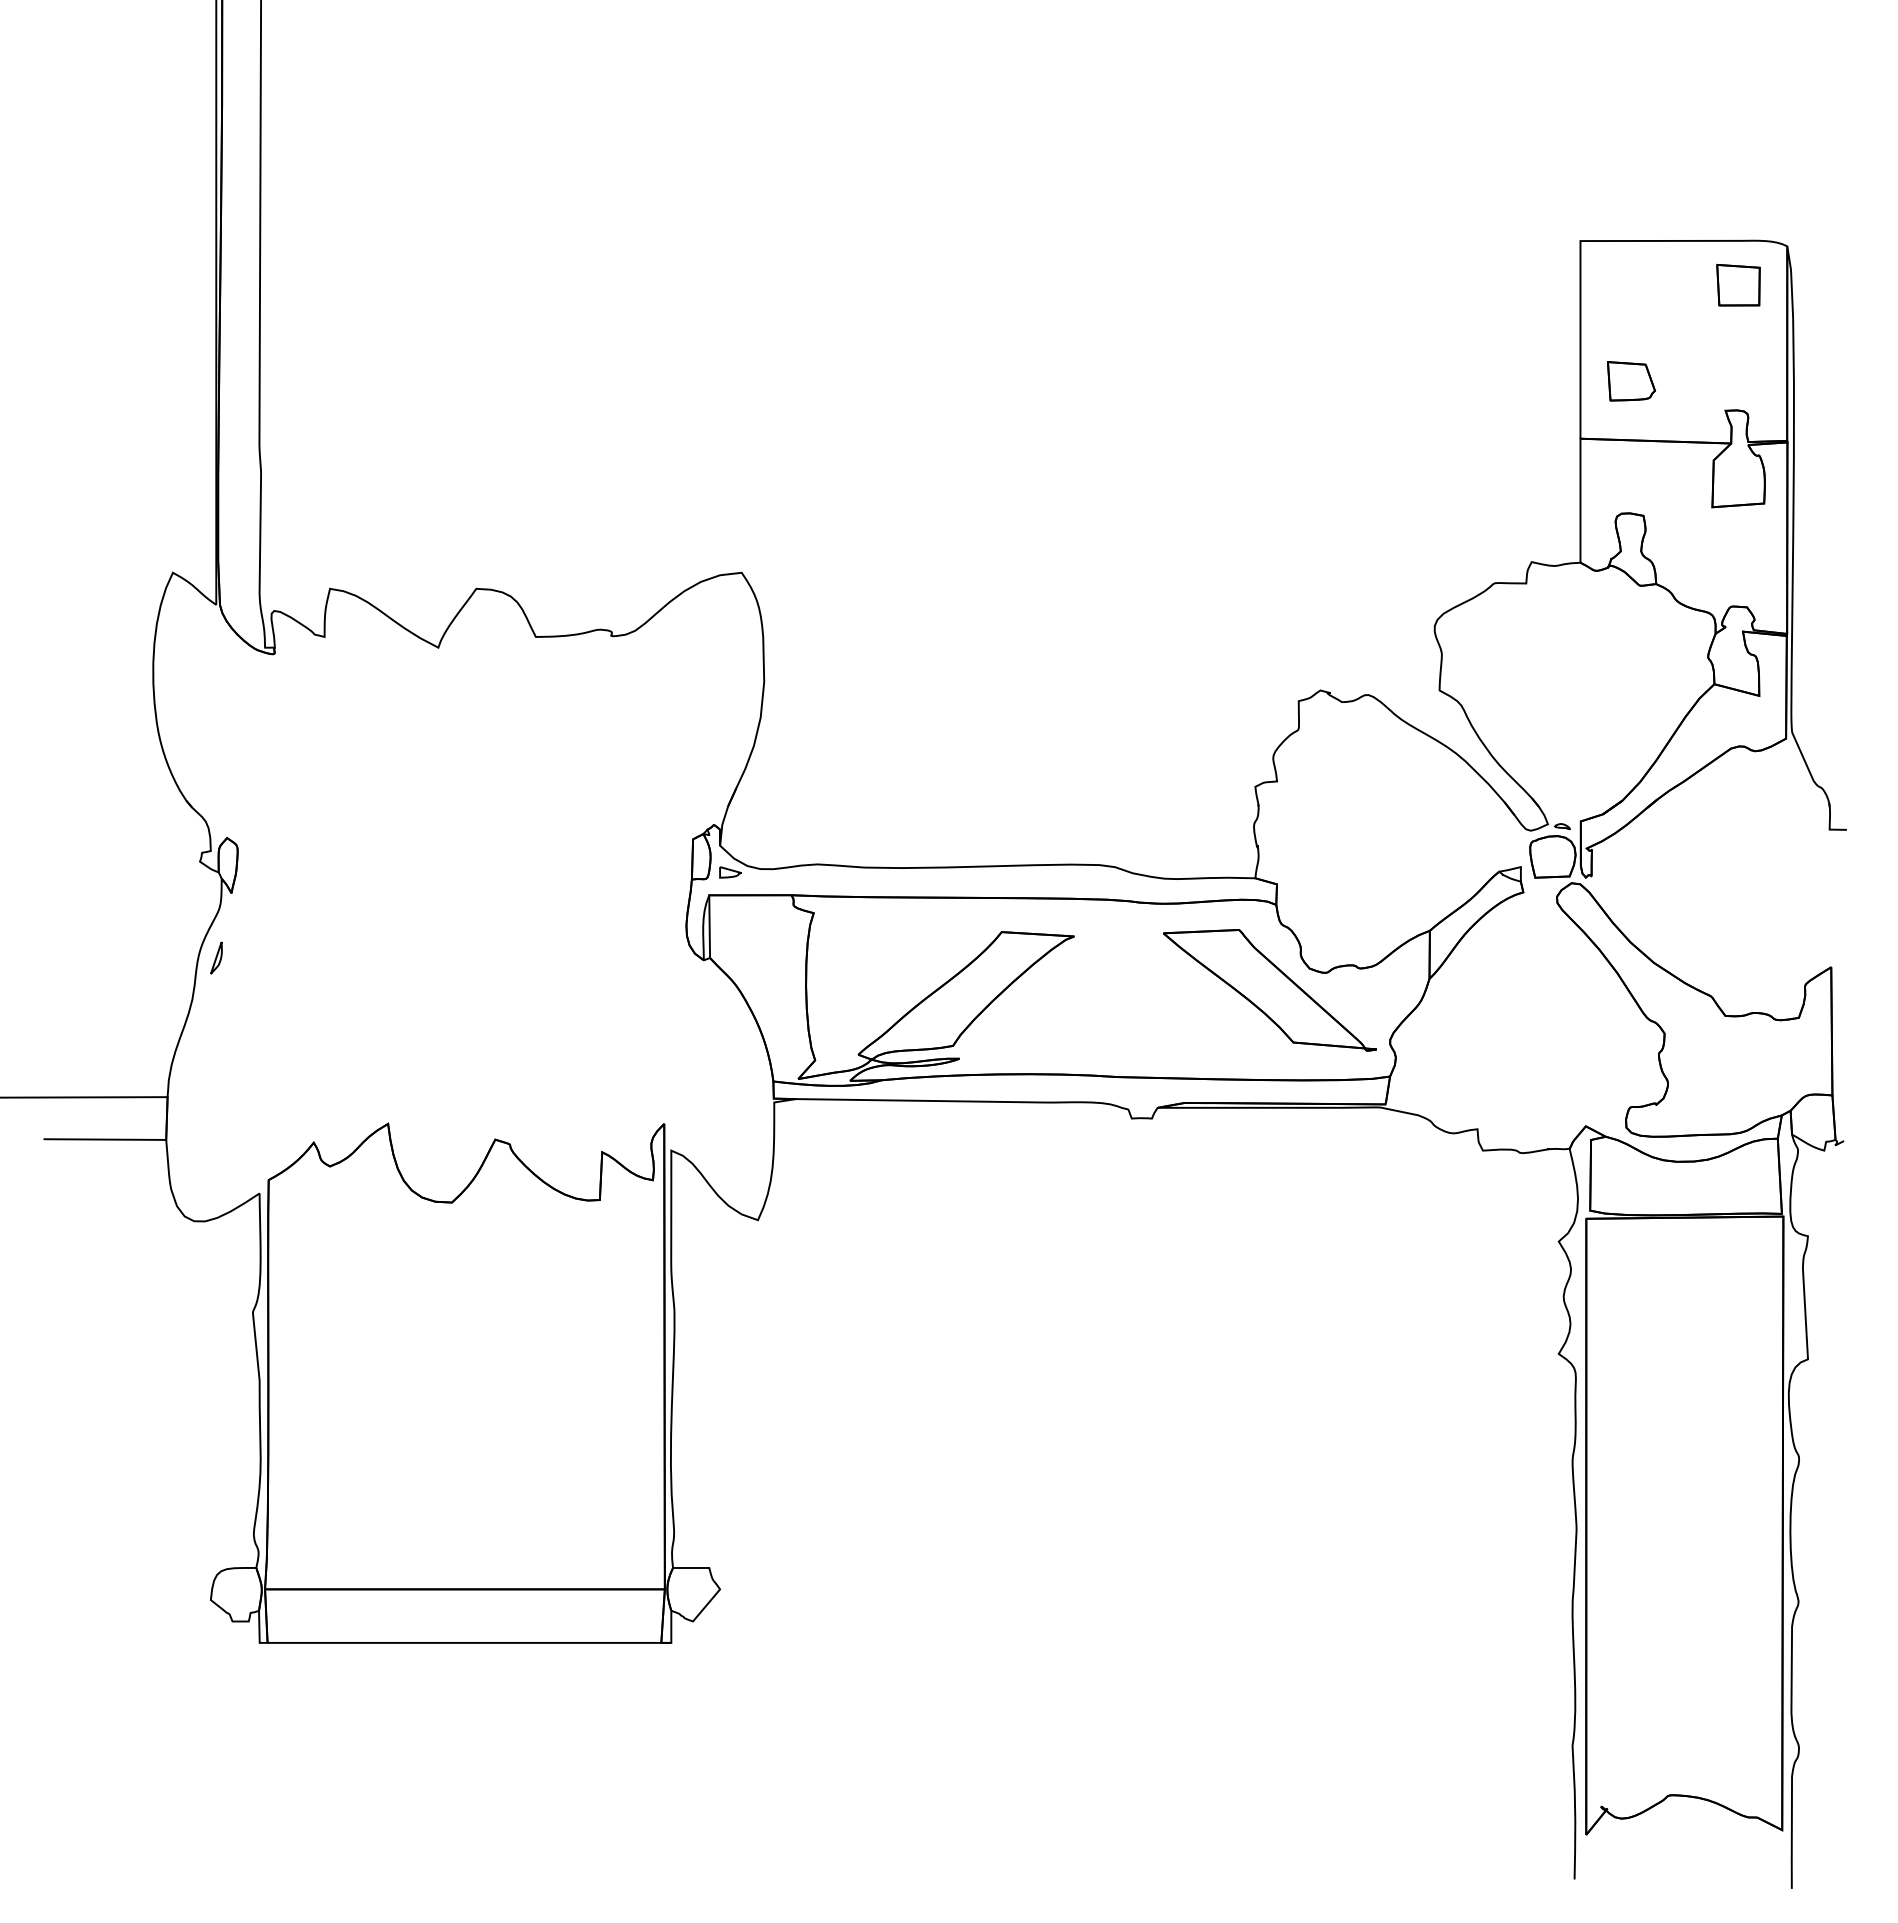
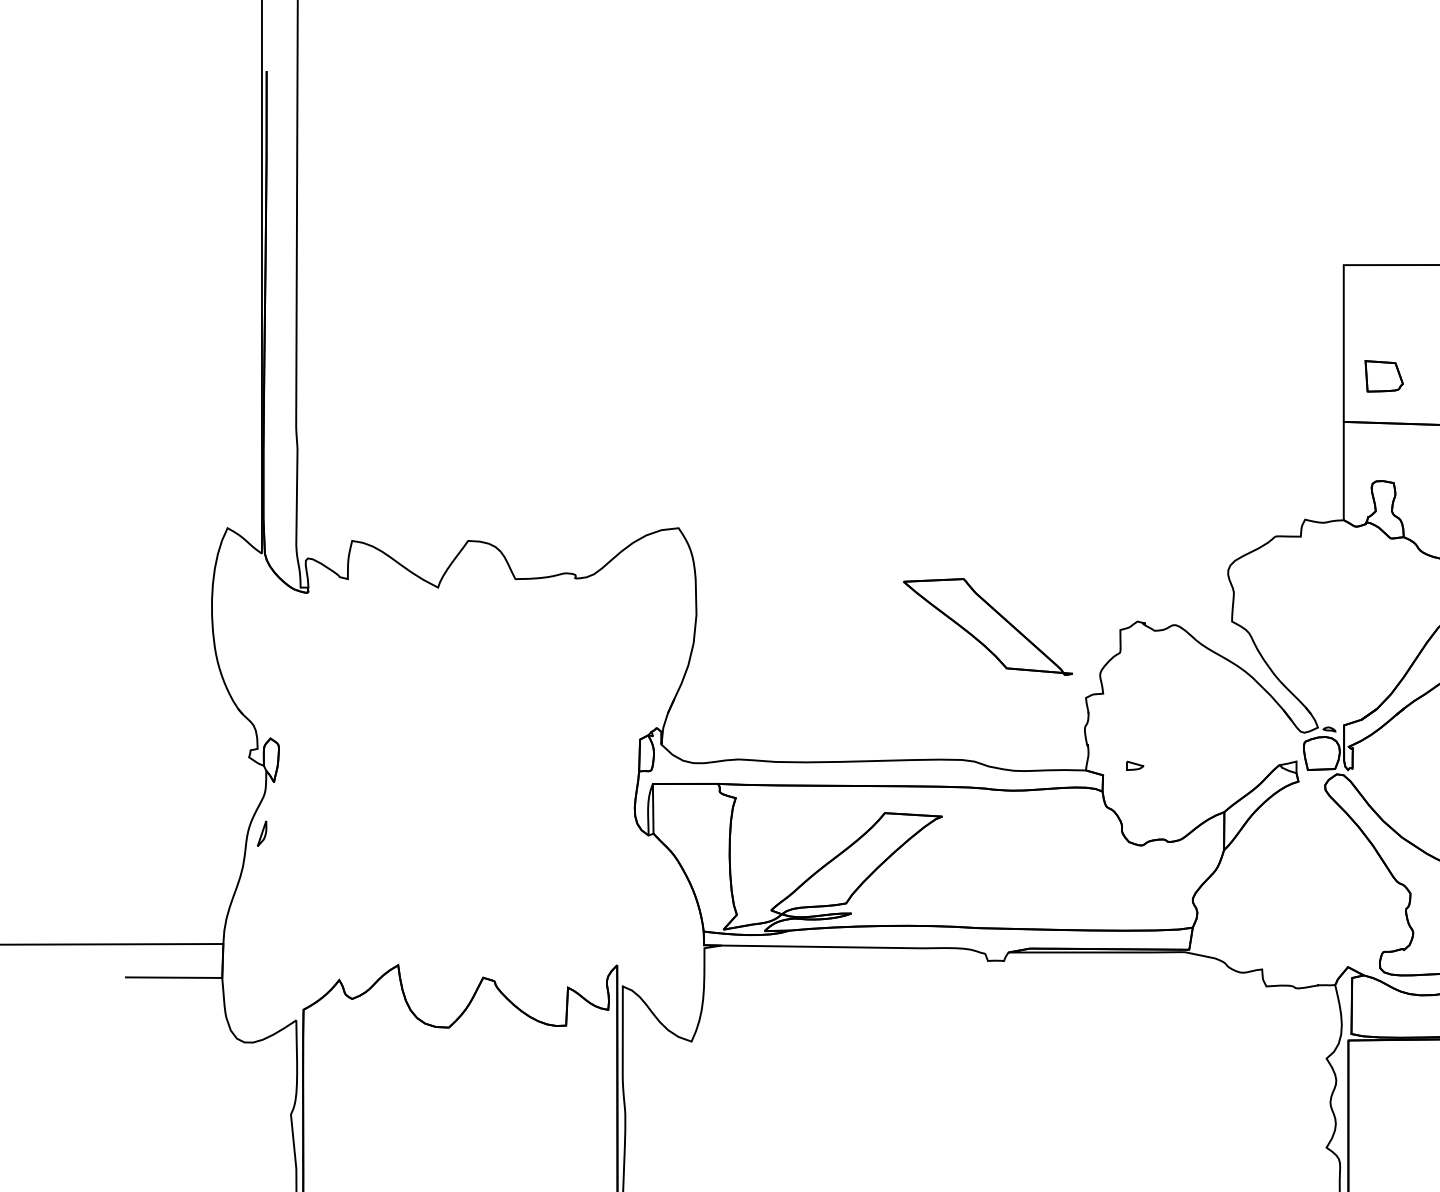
part: (730, 872) -> (1135, 765), moved
part: (1269, 990) -> (987, 627), moved

